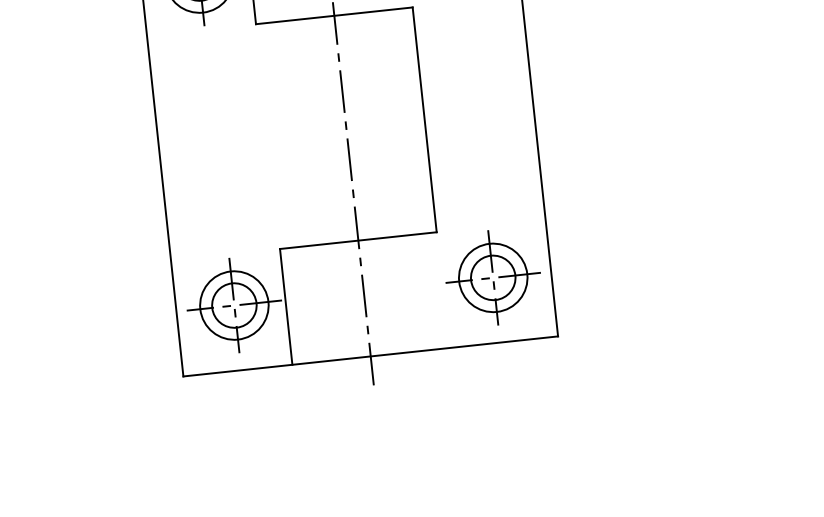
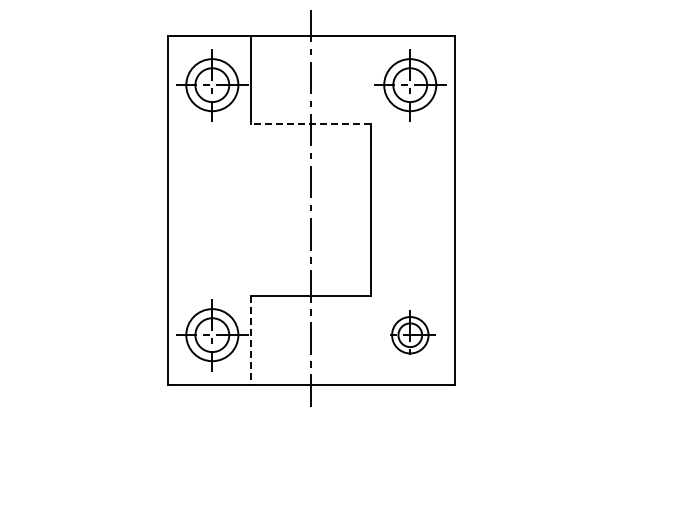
line: (334, 16) -> (311, 124), solid -> dashed
part: (493, 278) -> (410, 335), size x0.7
line: (286, 307) -> (251, 340), solid -> dashed

